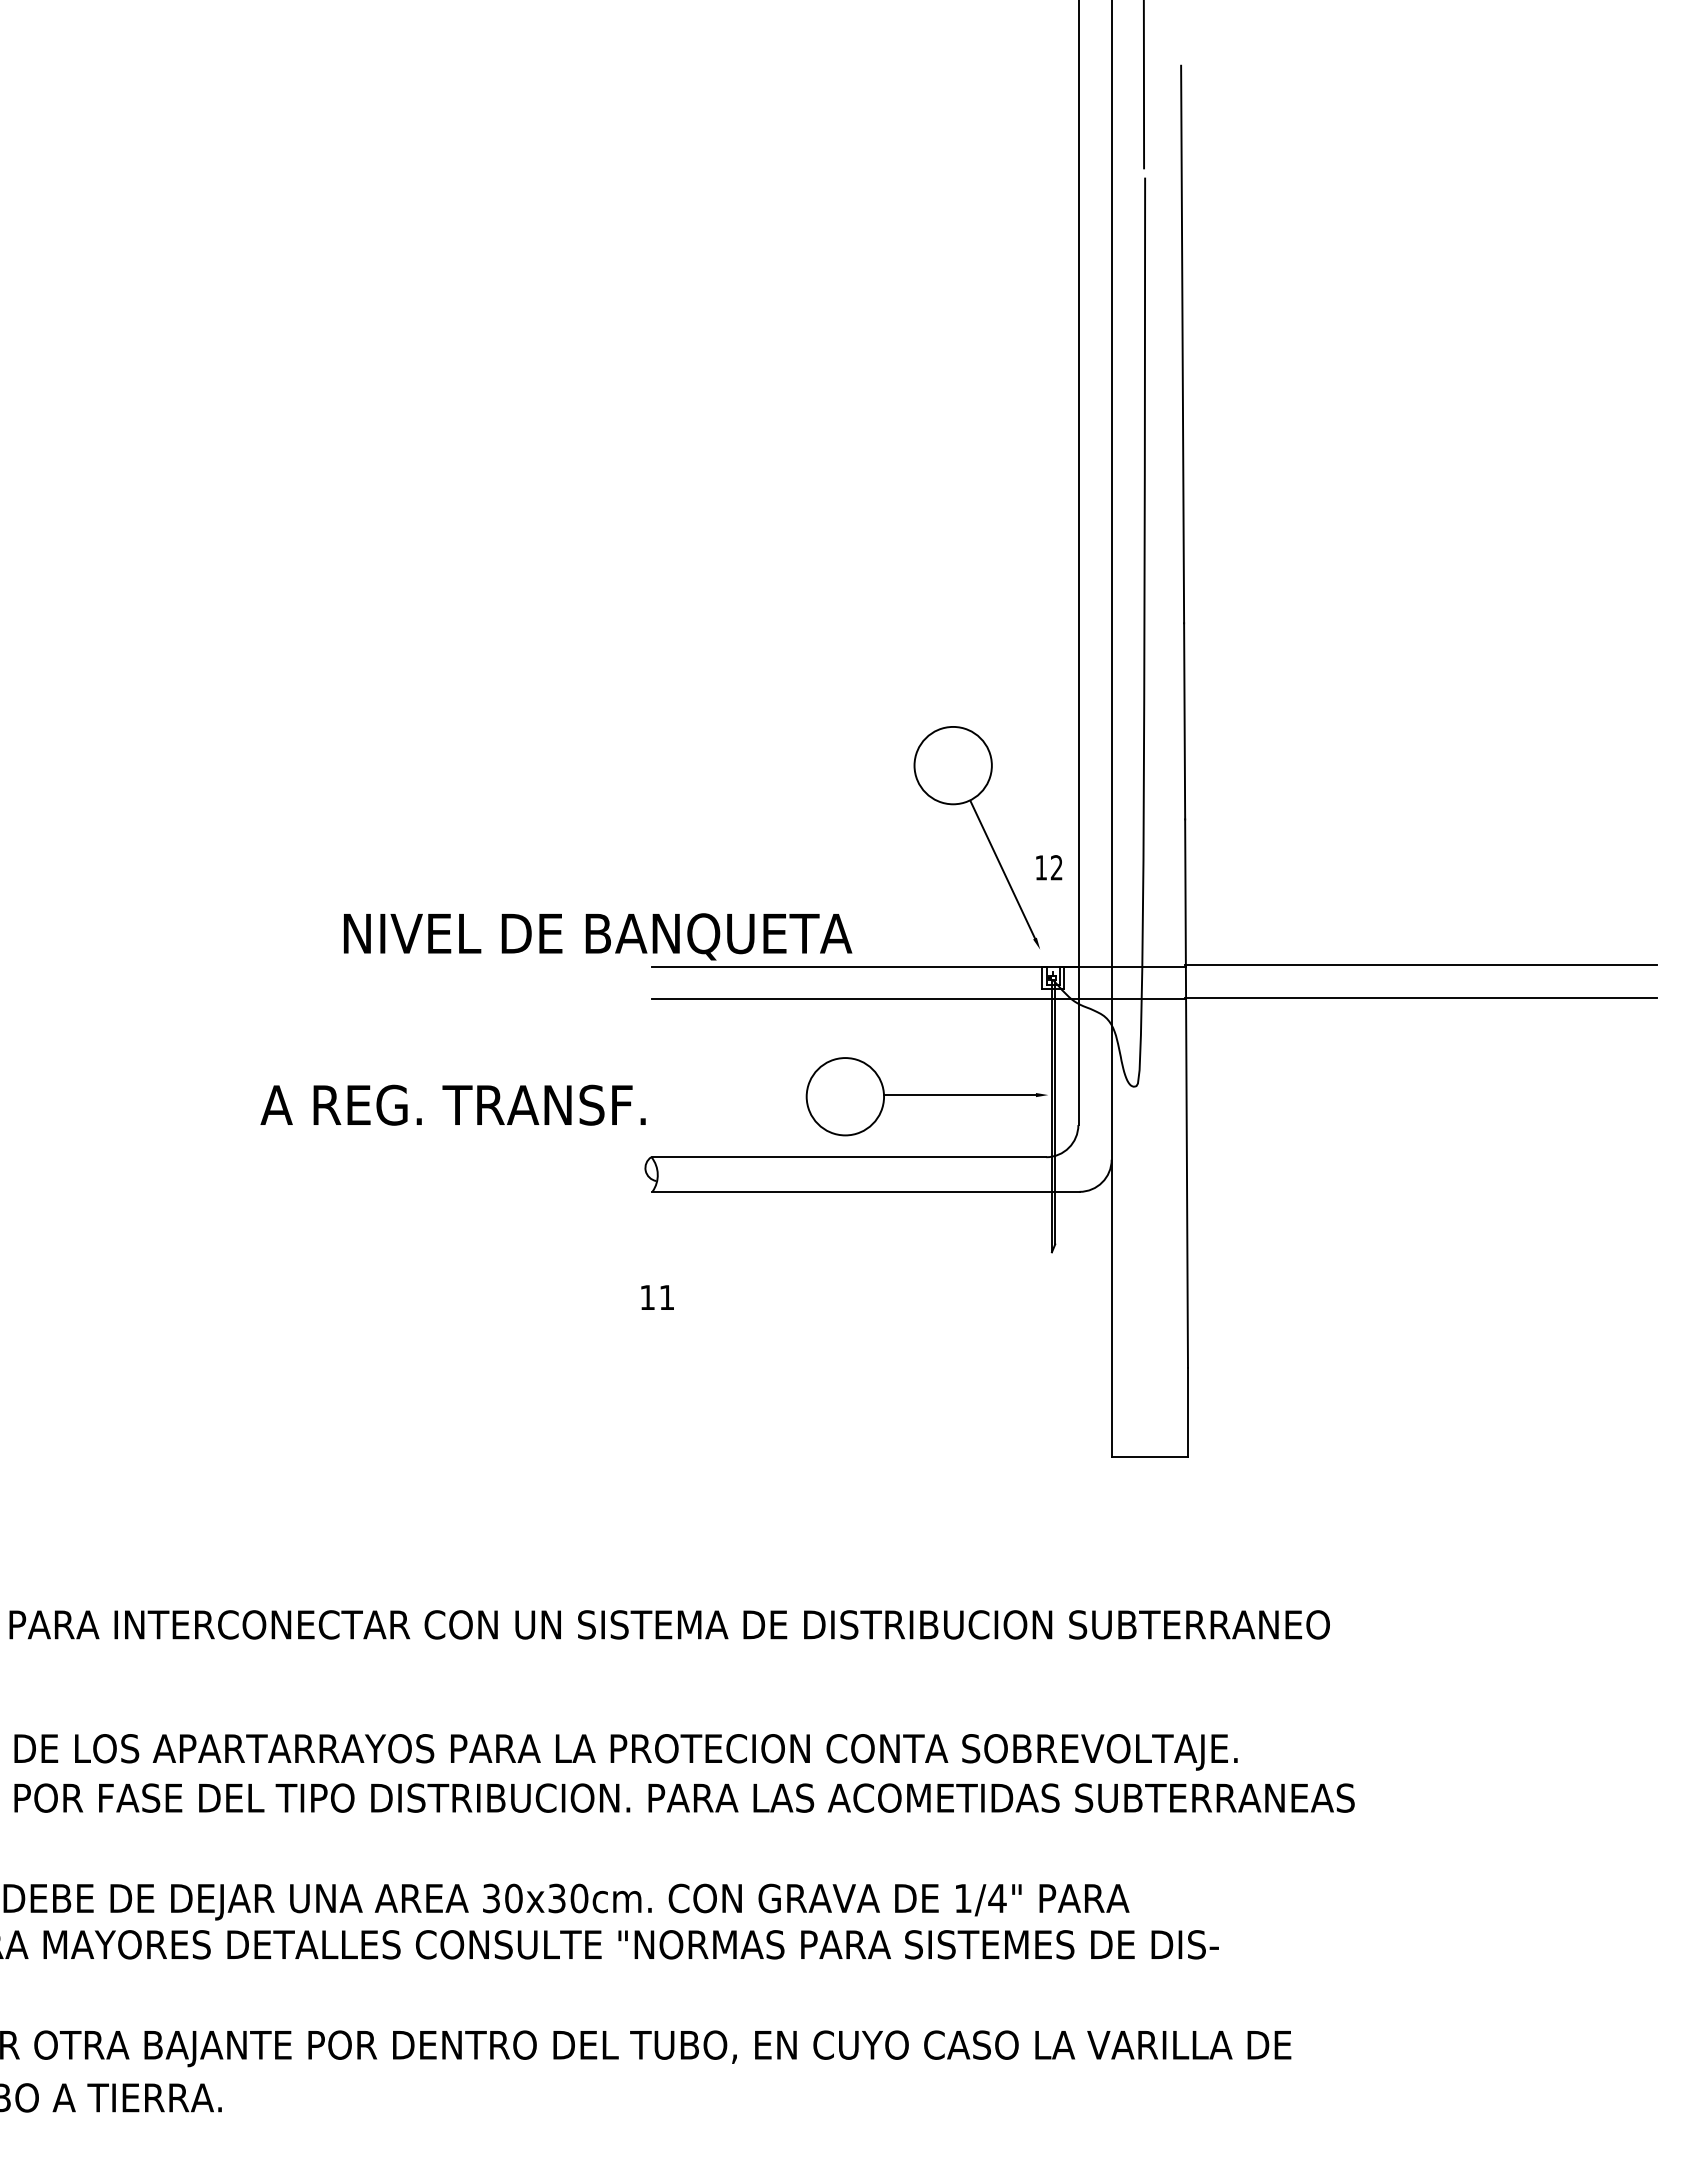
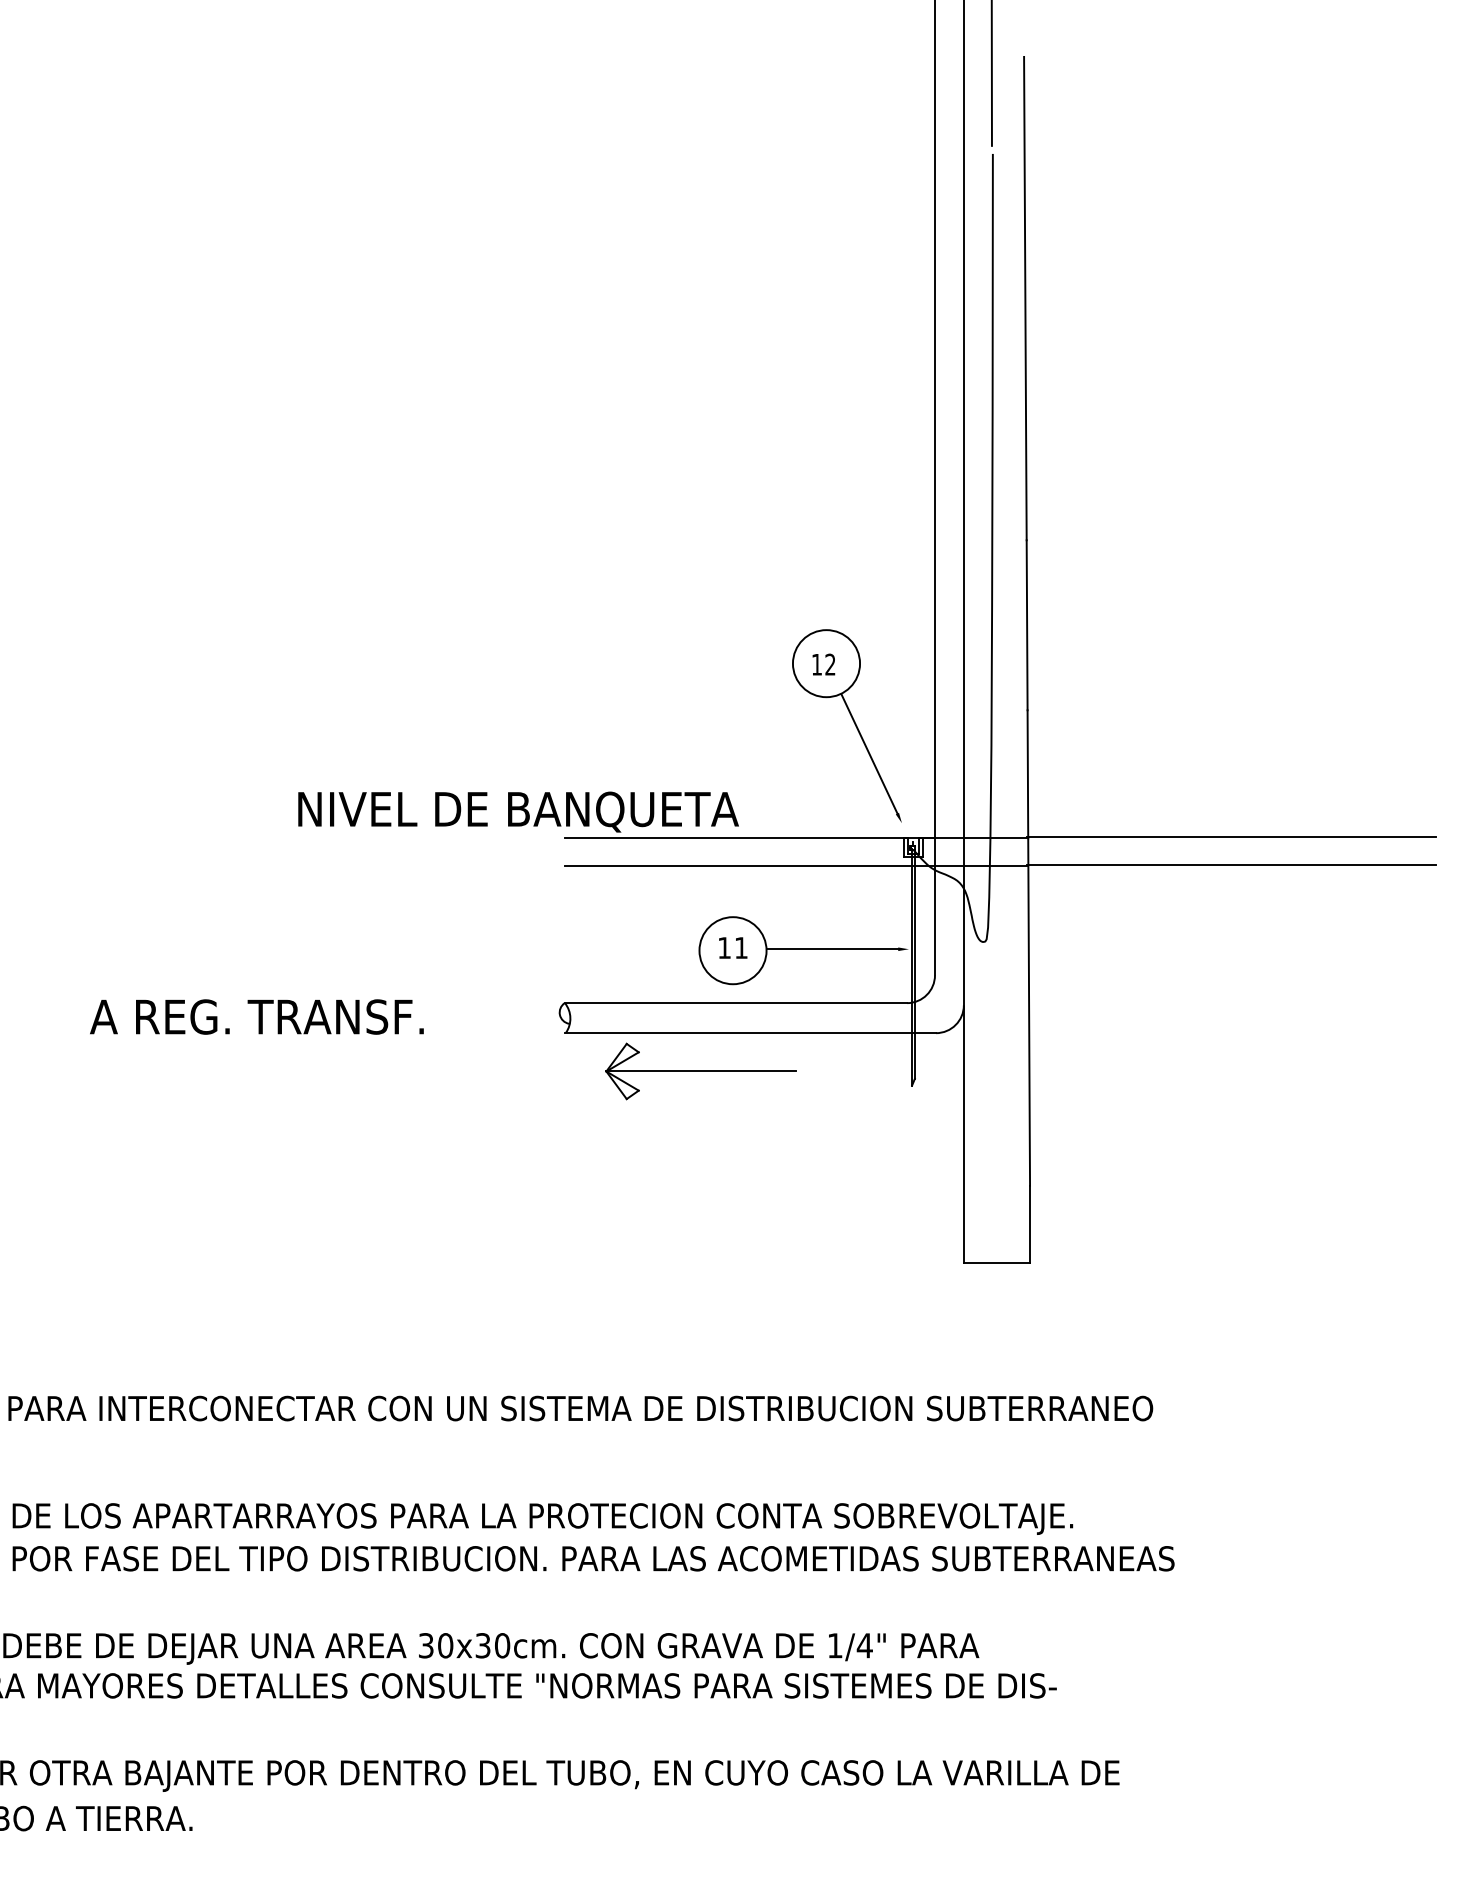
text: (1049, 867) -> (824, 664), moved
text: (452, 1104) -> (256, 1016), moved
part: (808, 1235) -> (701, 1071), added
text: (657, 1297) -> (733, 947), moved

